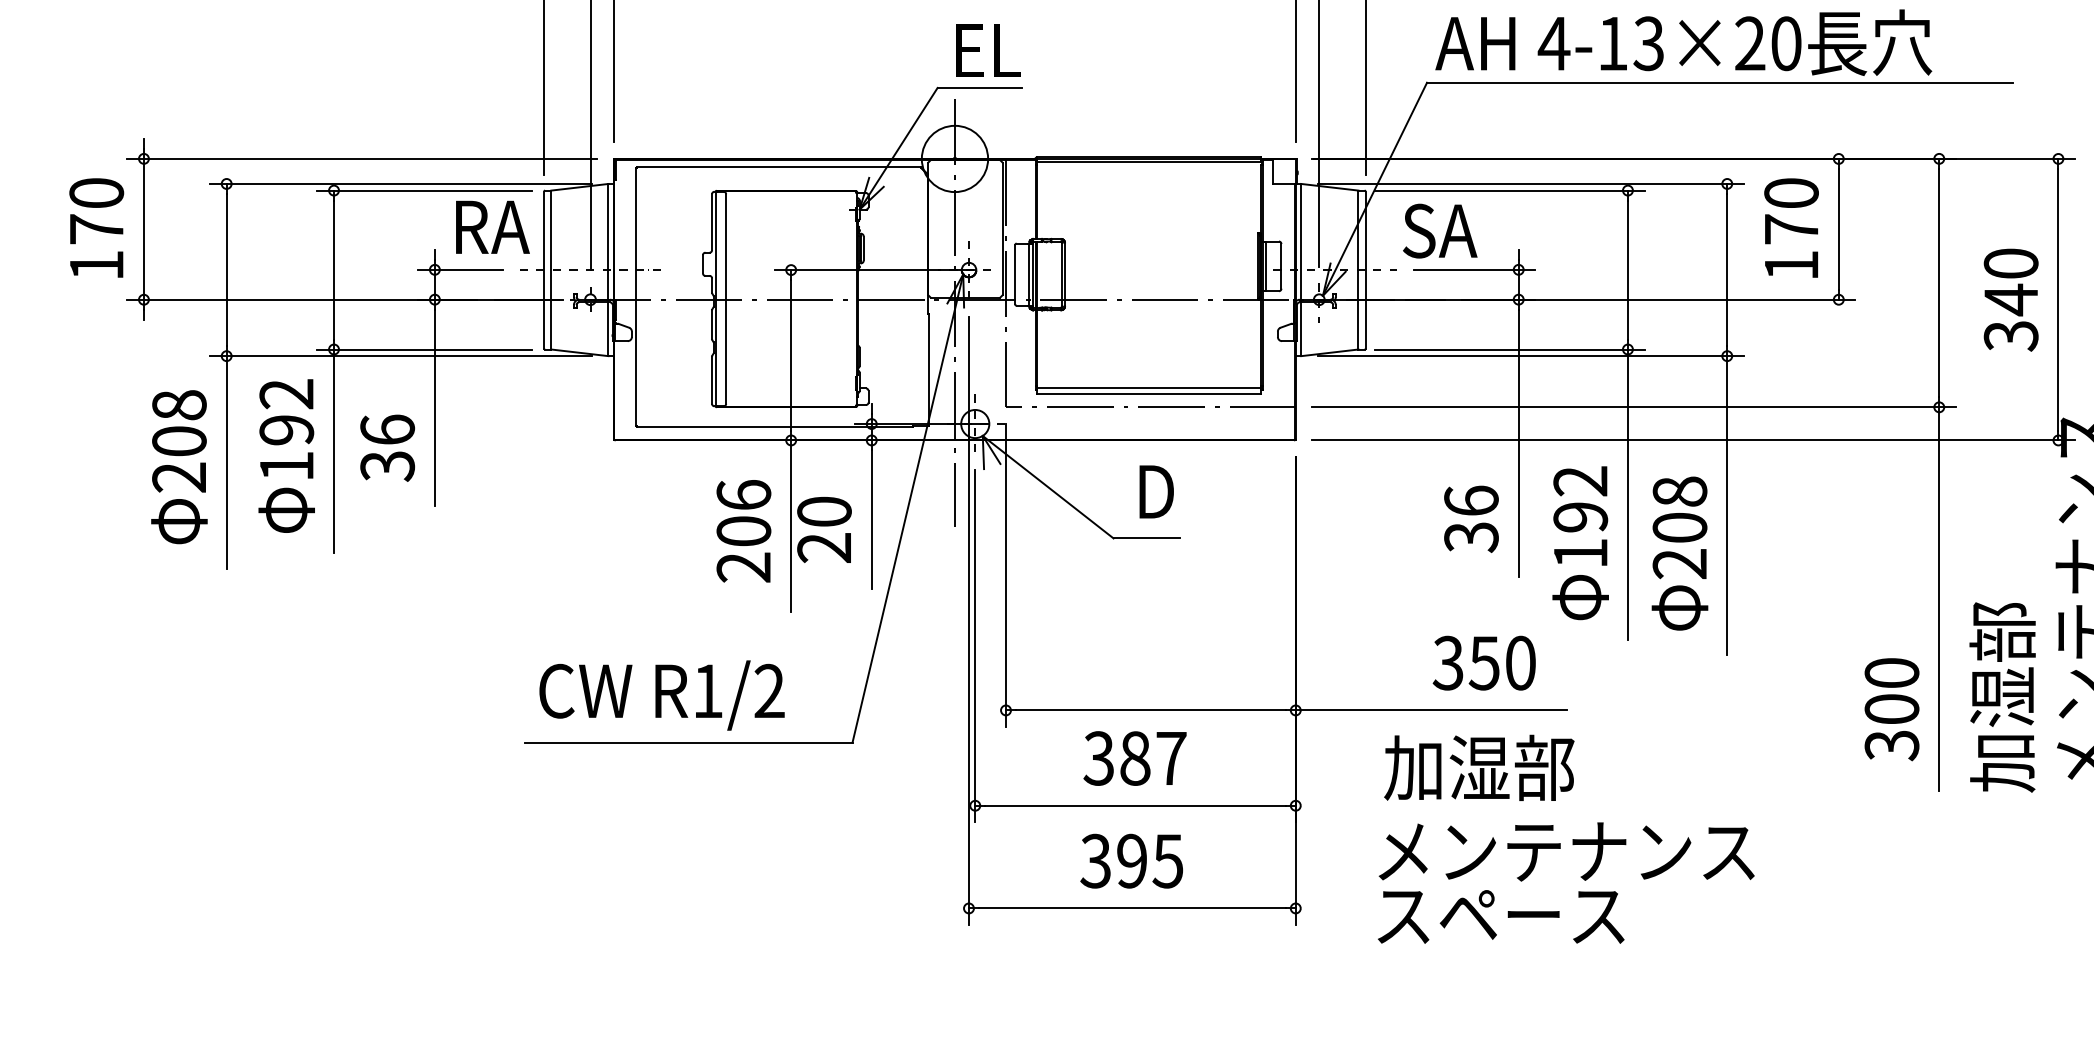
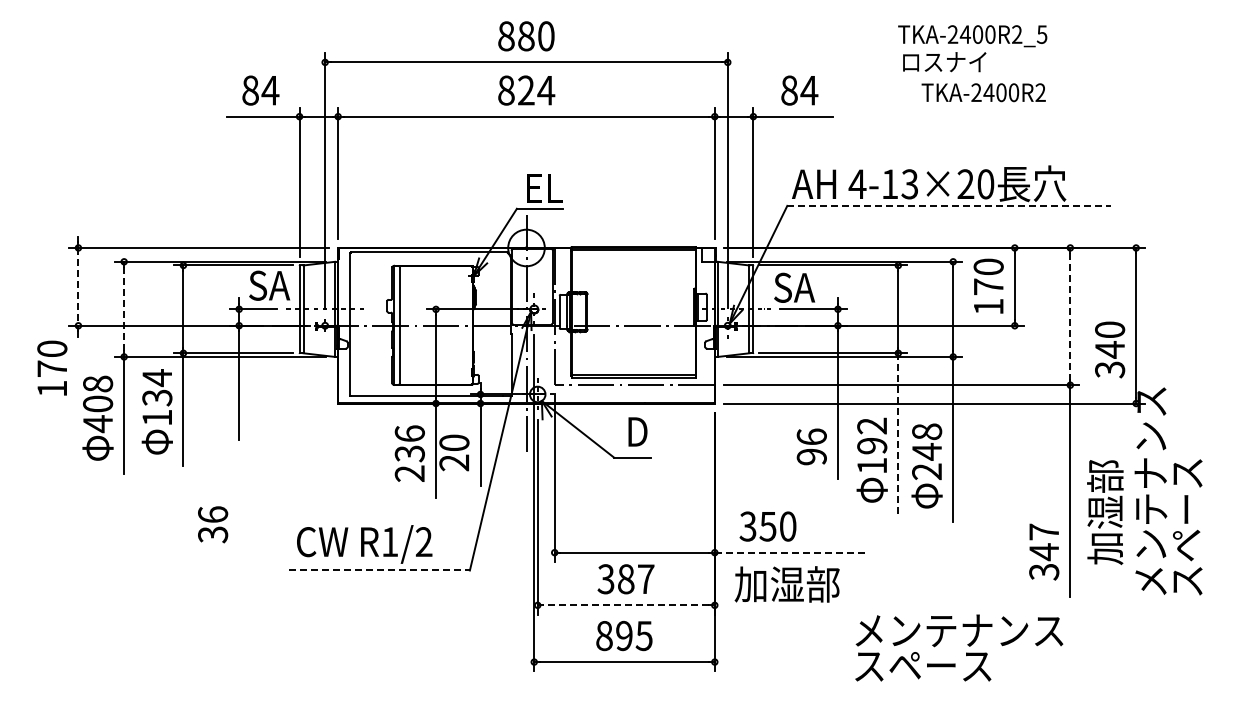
line: (1720, 82) -> (949, 205), solid -> dashed
text: (97, 226) -> (52, 367), moved
text: (491, 226) -> (270, 285), RA -> SA
line: (144, 228) -> (78, 286), solid -> dashed
line: (227, 270) -> (124, 309), solid -> dashed
line: (1939, 284) -> (1070, 317), solid -> dashed
text: (2011, 299) -> (1110, 349), moved
text: (287, 411) -> (157, 387), 192 -> 134
text: (388, 447) -> (213, 524), moved
text: (178, 478) -> (97, 424), 208 -> 408
line: (1628, 496) -> (898, 434), solid -> dashed
text: (1680, 527) -> (927, 451), 208 -> 248
text: (743, 530) -> (409, 453), 206 -> 236
text: (1470, 536) -> (811, 456), 36 -> 96
text: (1483, 663) -> (767, 526), moved
text: (1892, 692) -> (1044, 542), 300 -> 347
text: (2002, 697) -> (1105, 512), moved
line: (1430, 710) -> (789, 552), solid -> dashed
line: (688, 742) -> (379, 570), solid -> dashed
text: (1478, 768) -> (786, 584), moved
line: (1134, 806) -> (625, 605), solid -> dashed
text: (1094, 860) -> (603, 635), 395 -> 895
text: (1566, 882) -> (959, 647), moved

